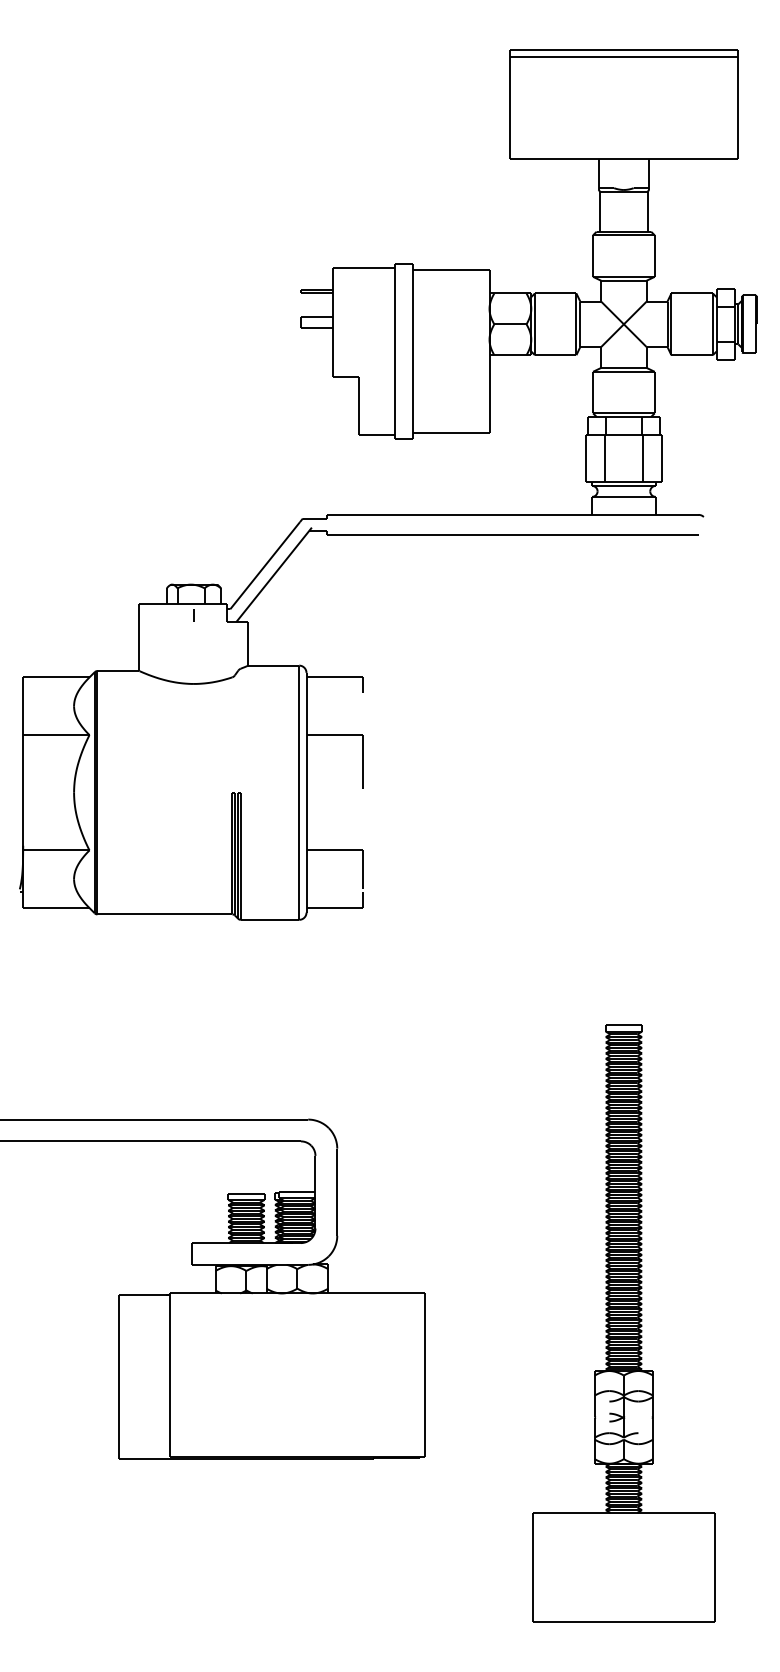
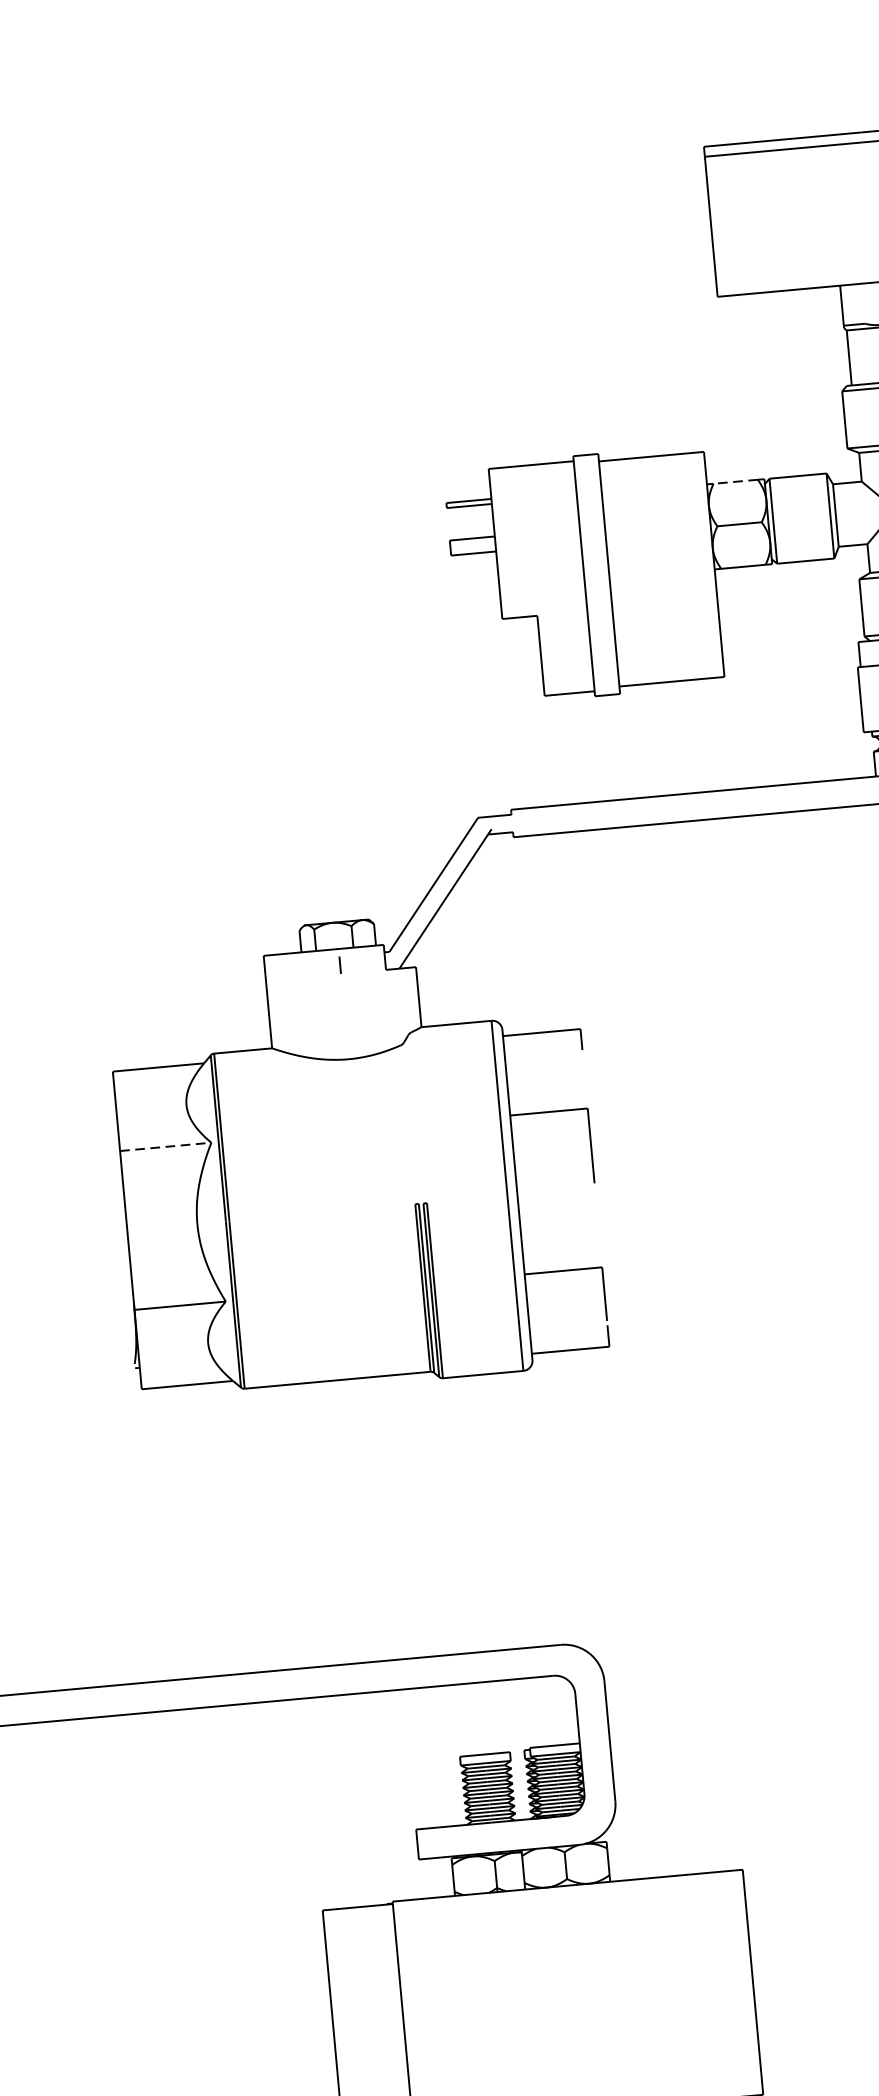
line: (509, 293) -> (734, 481), solid -> dashed
line: (56, 735) -> (165, 1147), solid -> dashed

